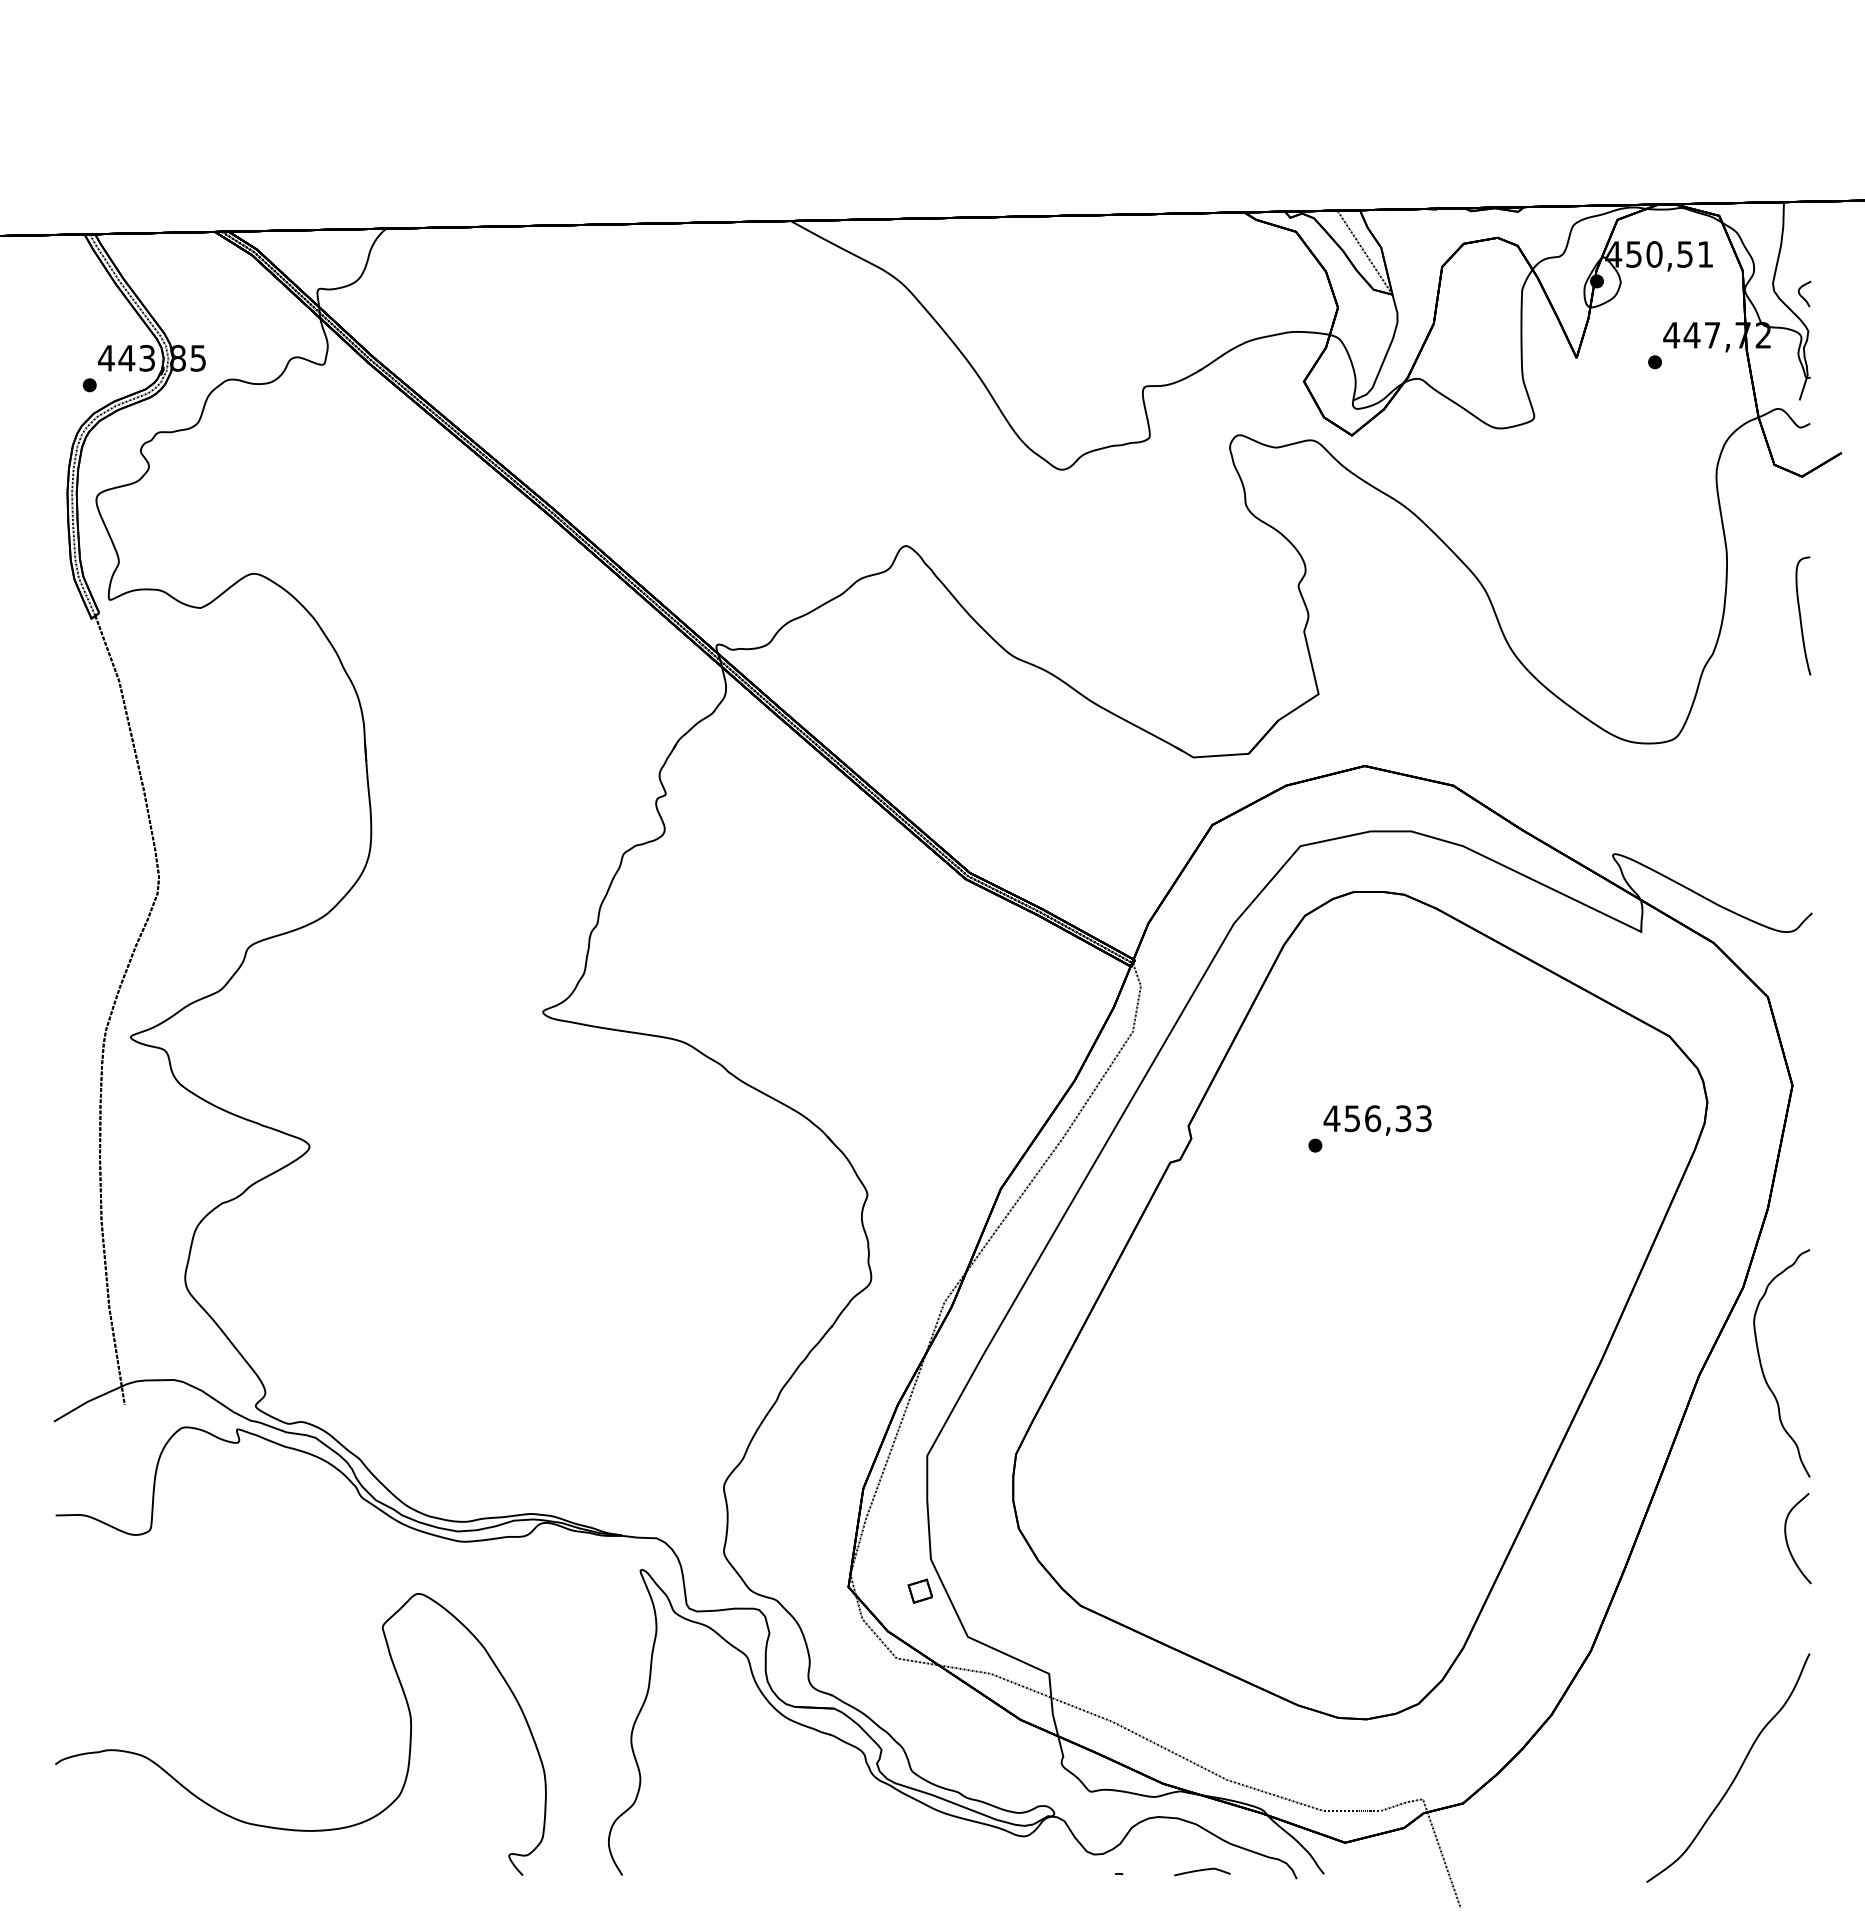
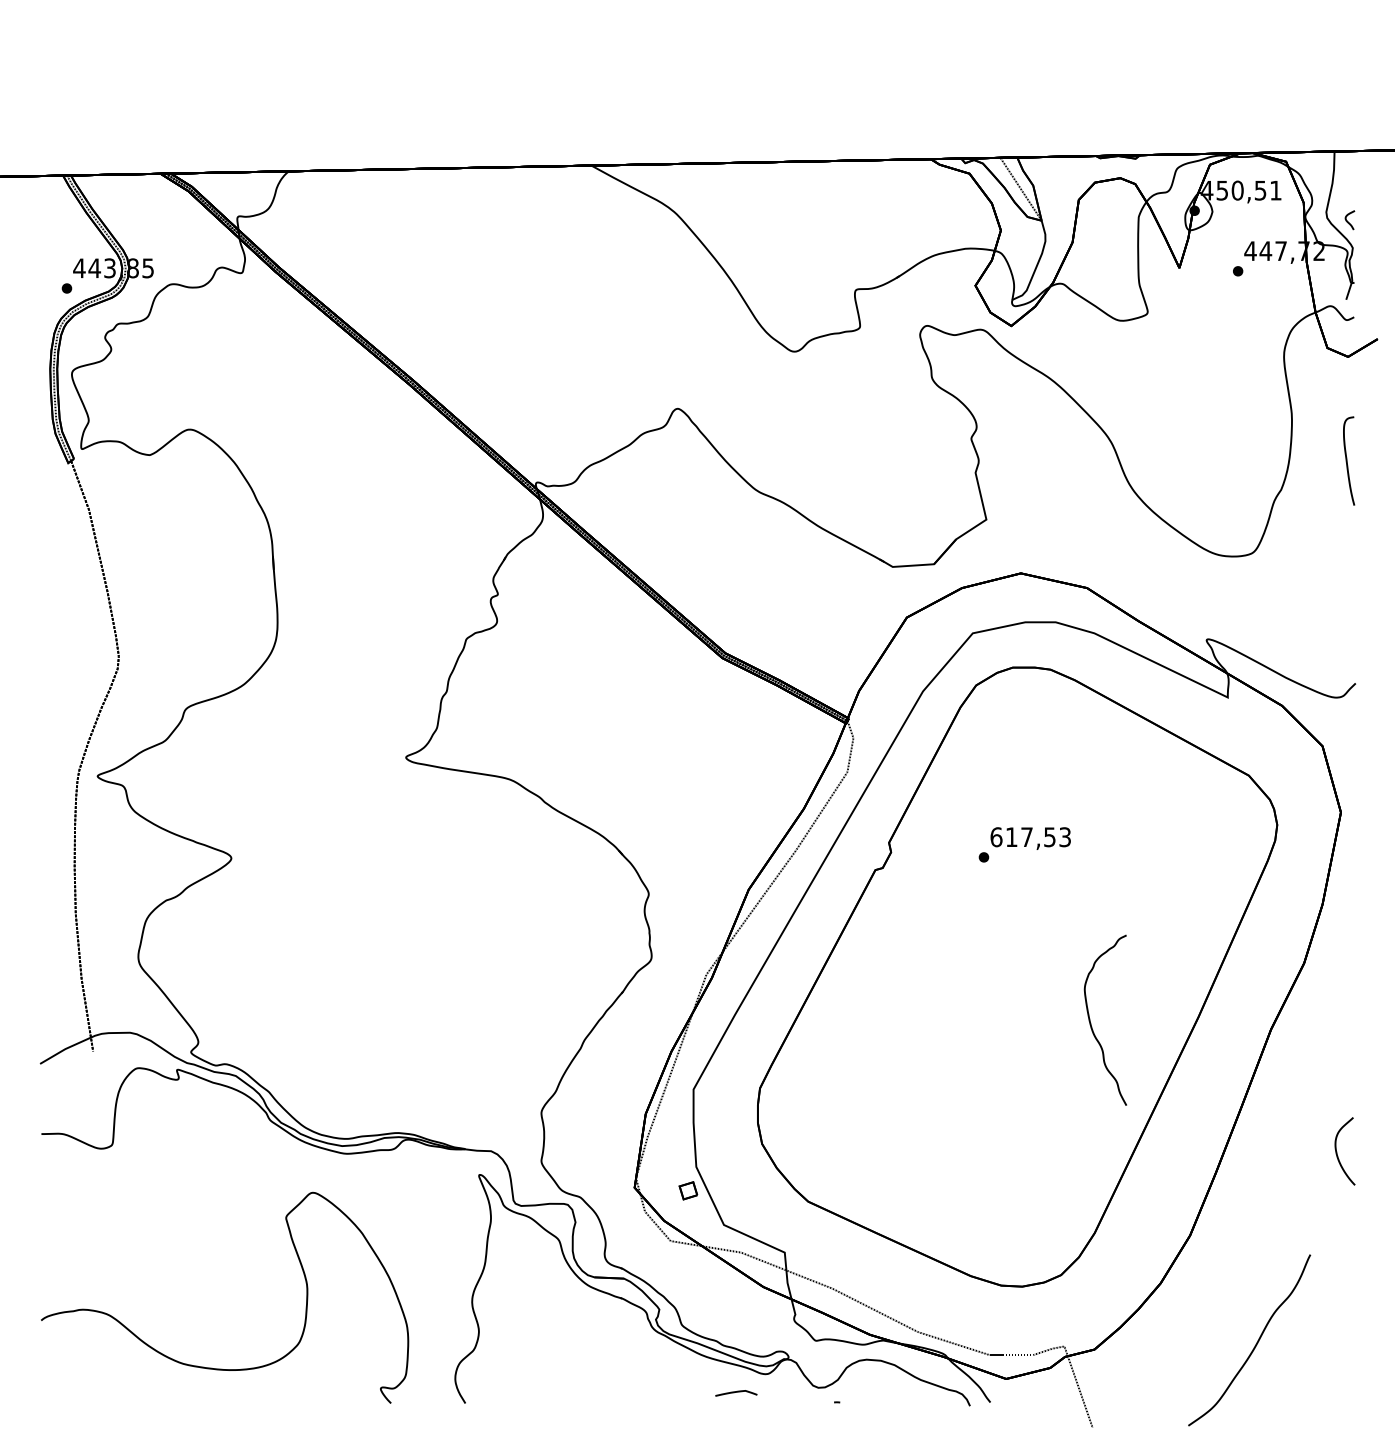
text: (1367, 1118) -> (1022, 837), 456,33 -> 617,53
curve: (1762, 1366) -> (1091, 1022), moved
curve: (1737, 1771) -> (1256, 1342), moved
curve: (1202, 1870) -> (736, 1392), moved

